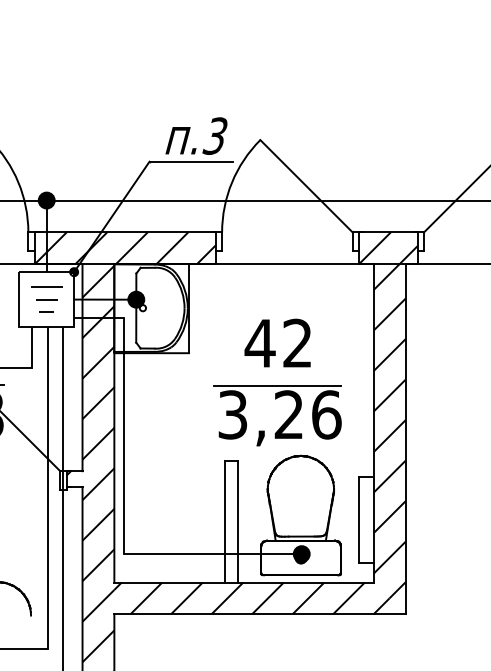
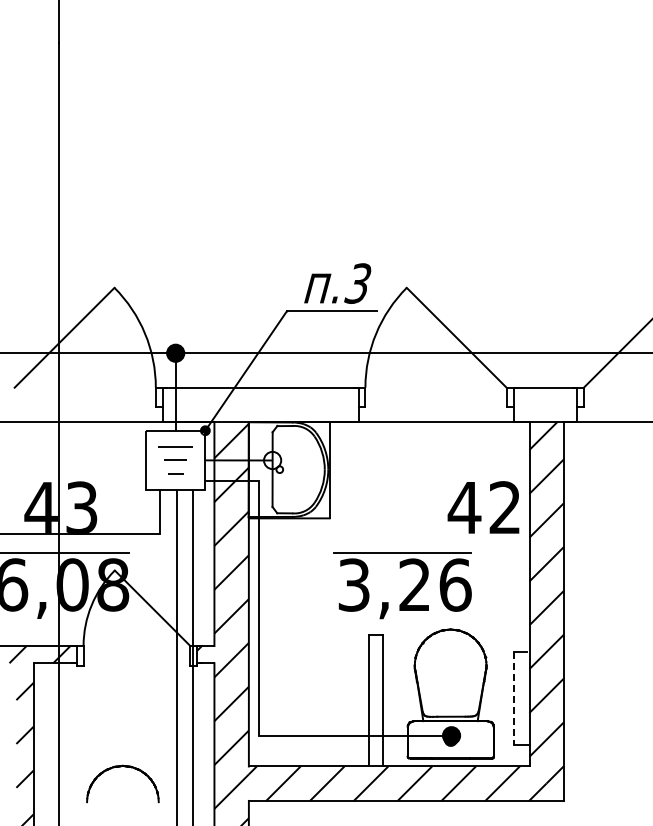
hatch: (125, 247) -> (260, 404), removed
hatch: (387, 247) -> (544, 404), removed
fill: (136, 299) -> (272, 460), removed
text: (277, 343) -> (483, 507), moved
part: (285, 421) -> (410, 592), moved
line: (359, 519) -> (513, 698), solid -> dashed

